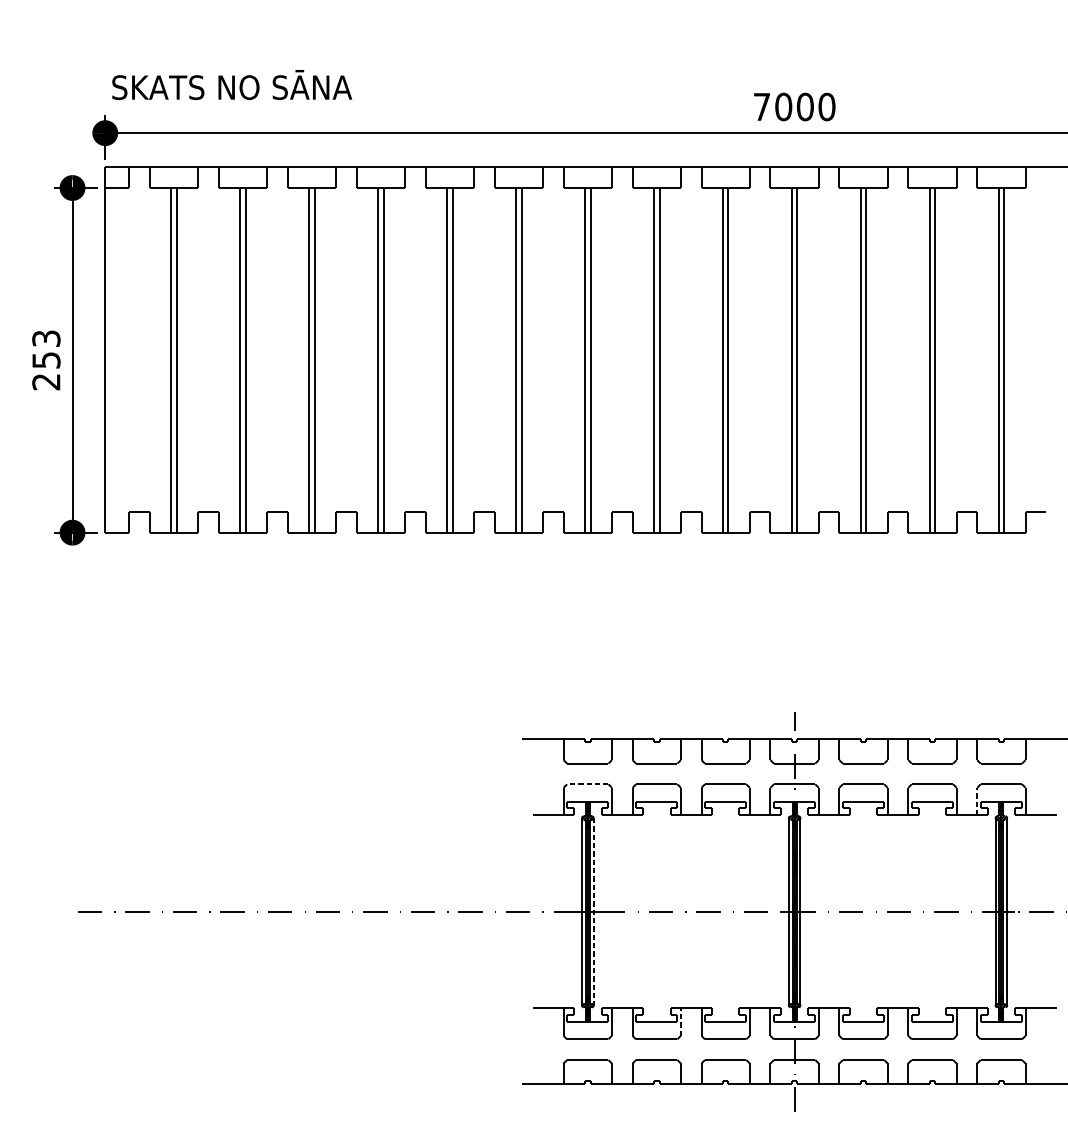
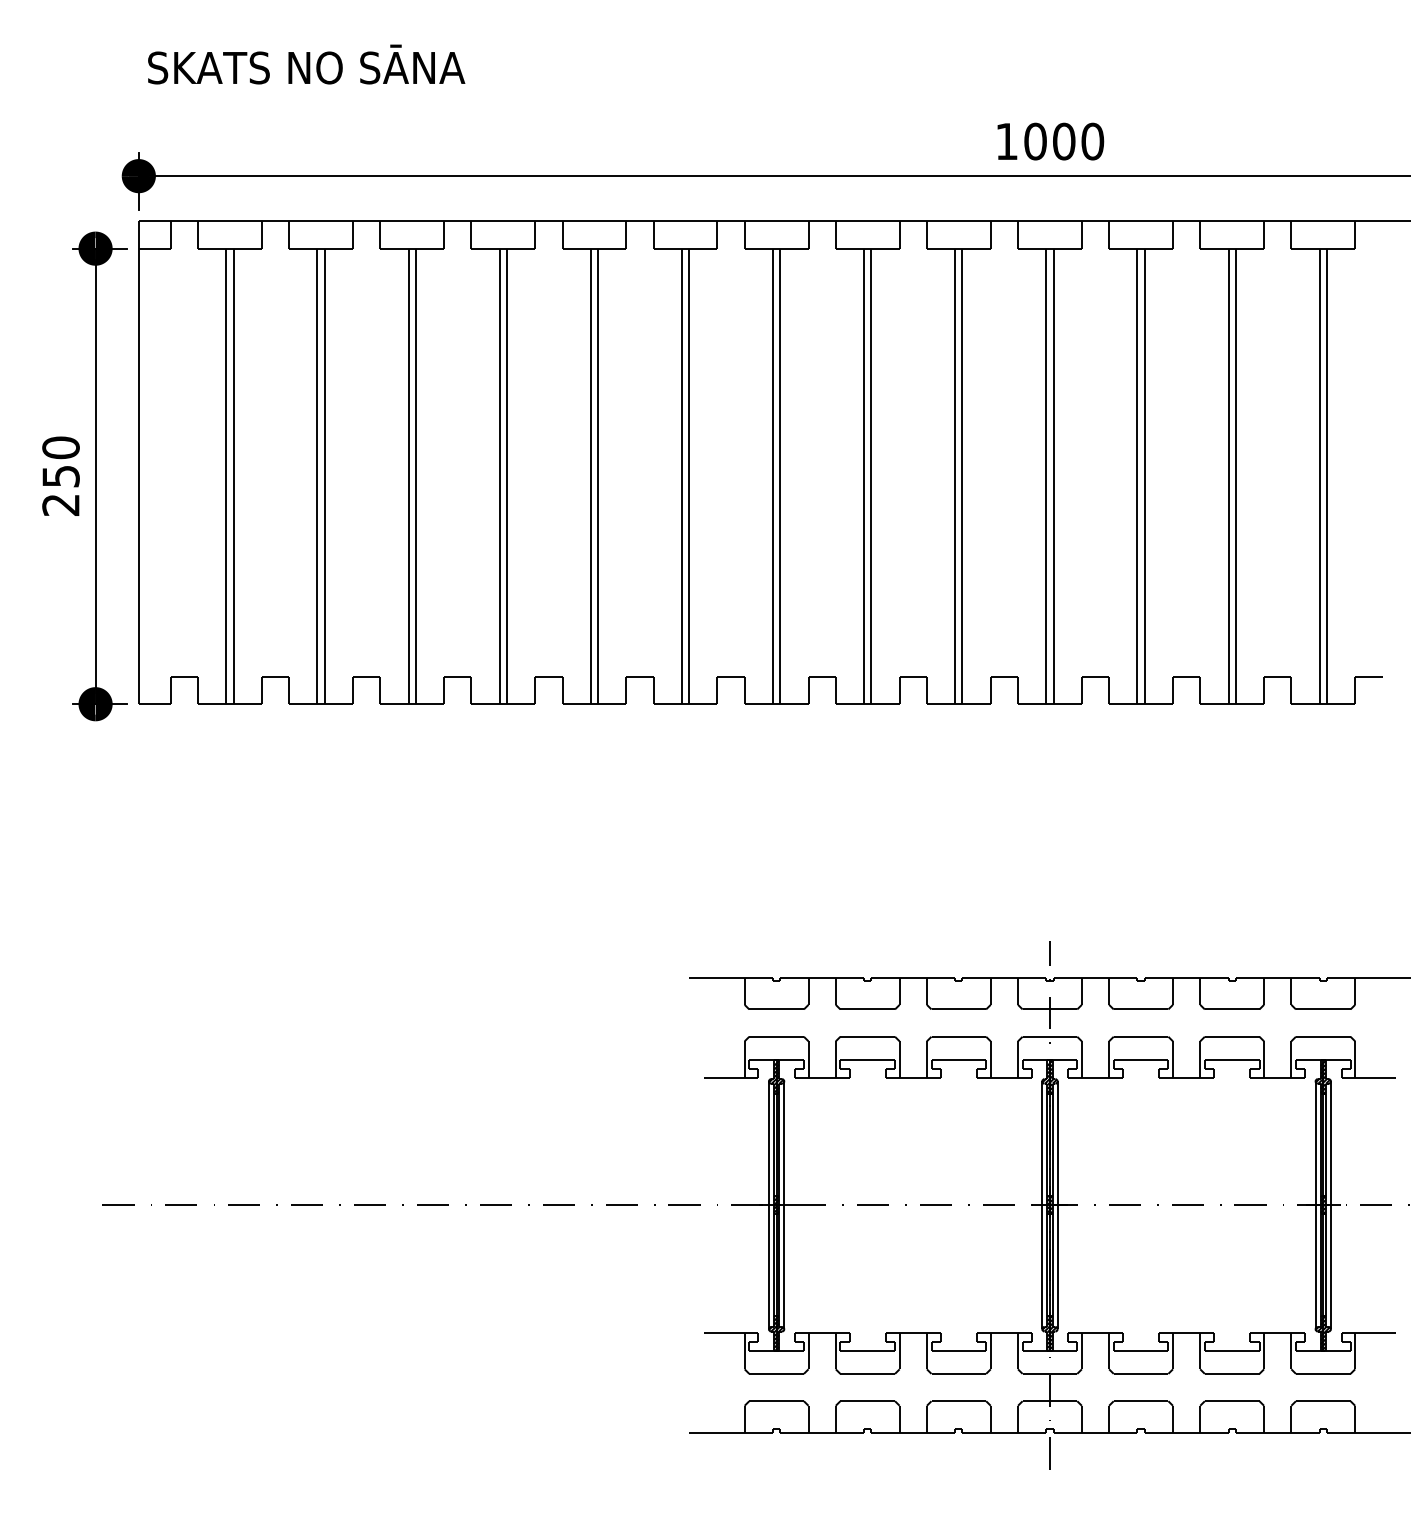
text: (232, 84) -> (306, 64), moved
text: (761, 106) -> (1006, 141), 7000 -> 1000
text: (45, 338) -> (60, 447), 253 -> 250
line: (587, 784) -> (776, 1036), dashed -> solid
line: (977, 801) -> (1291, 1059), dashed -> solid
line: (593, 911) -> (784, 1205), dashed -> solid
line: (680, 1021) -> (899, 1350), dashed -> solid

